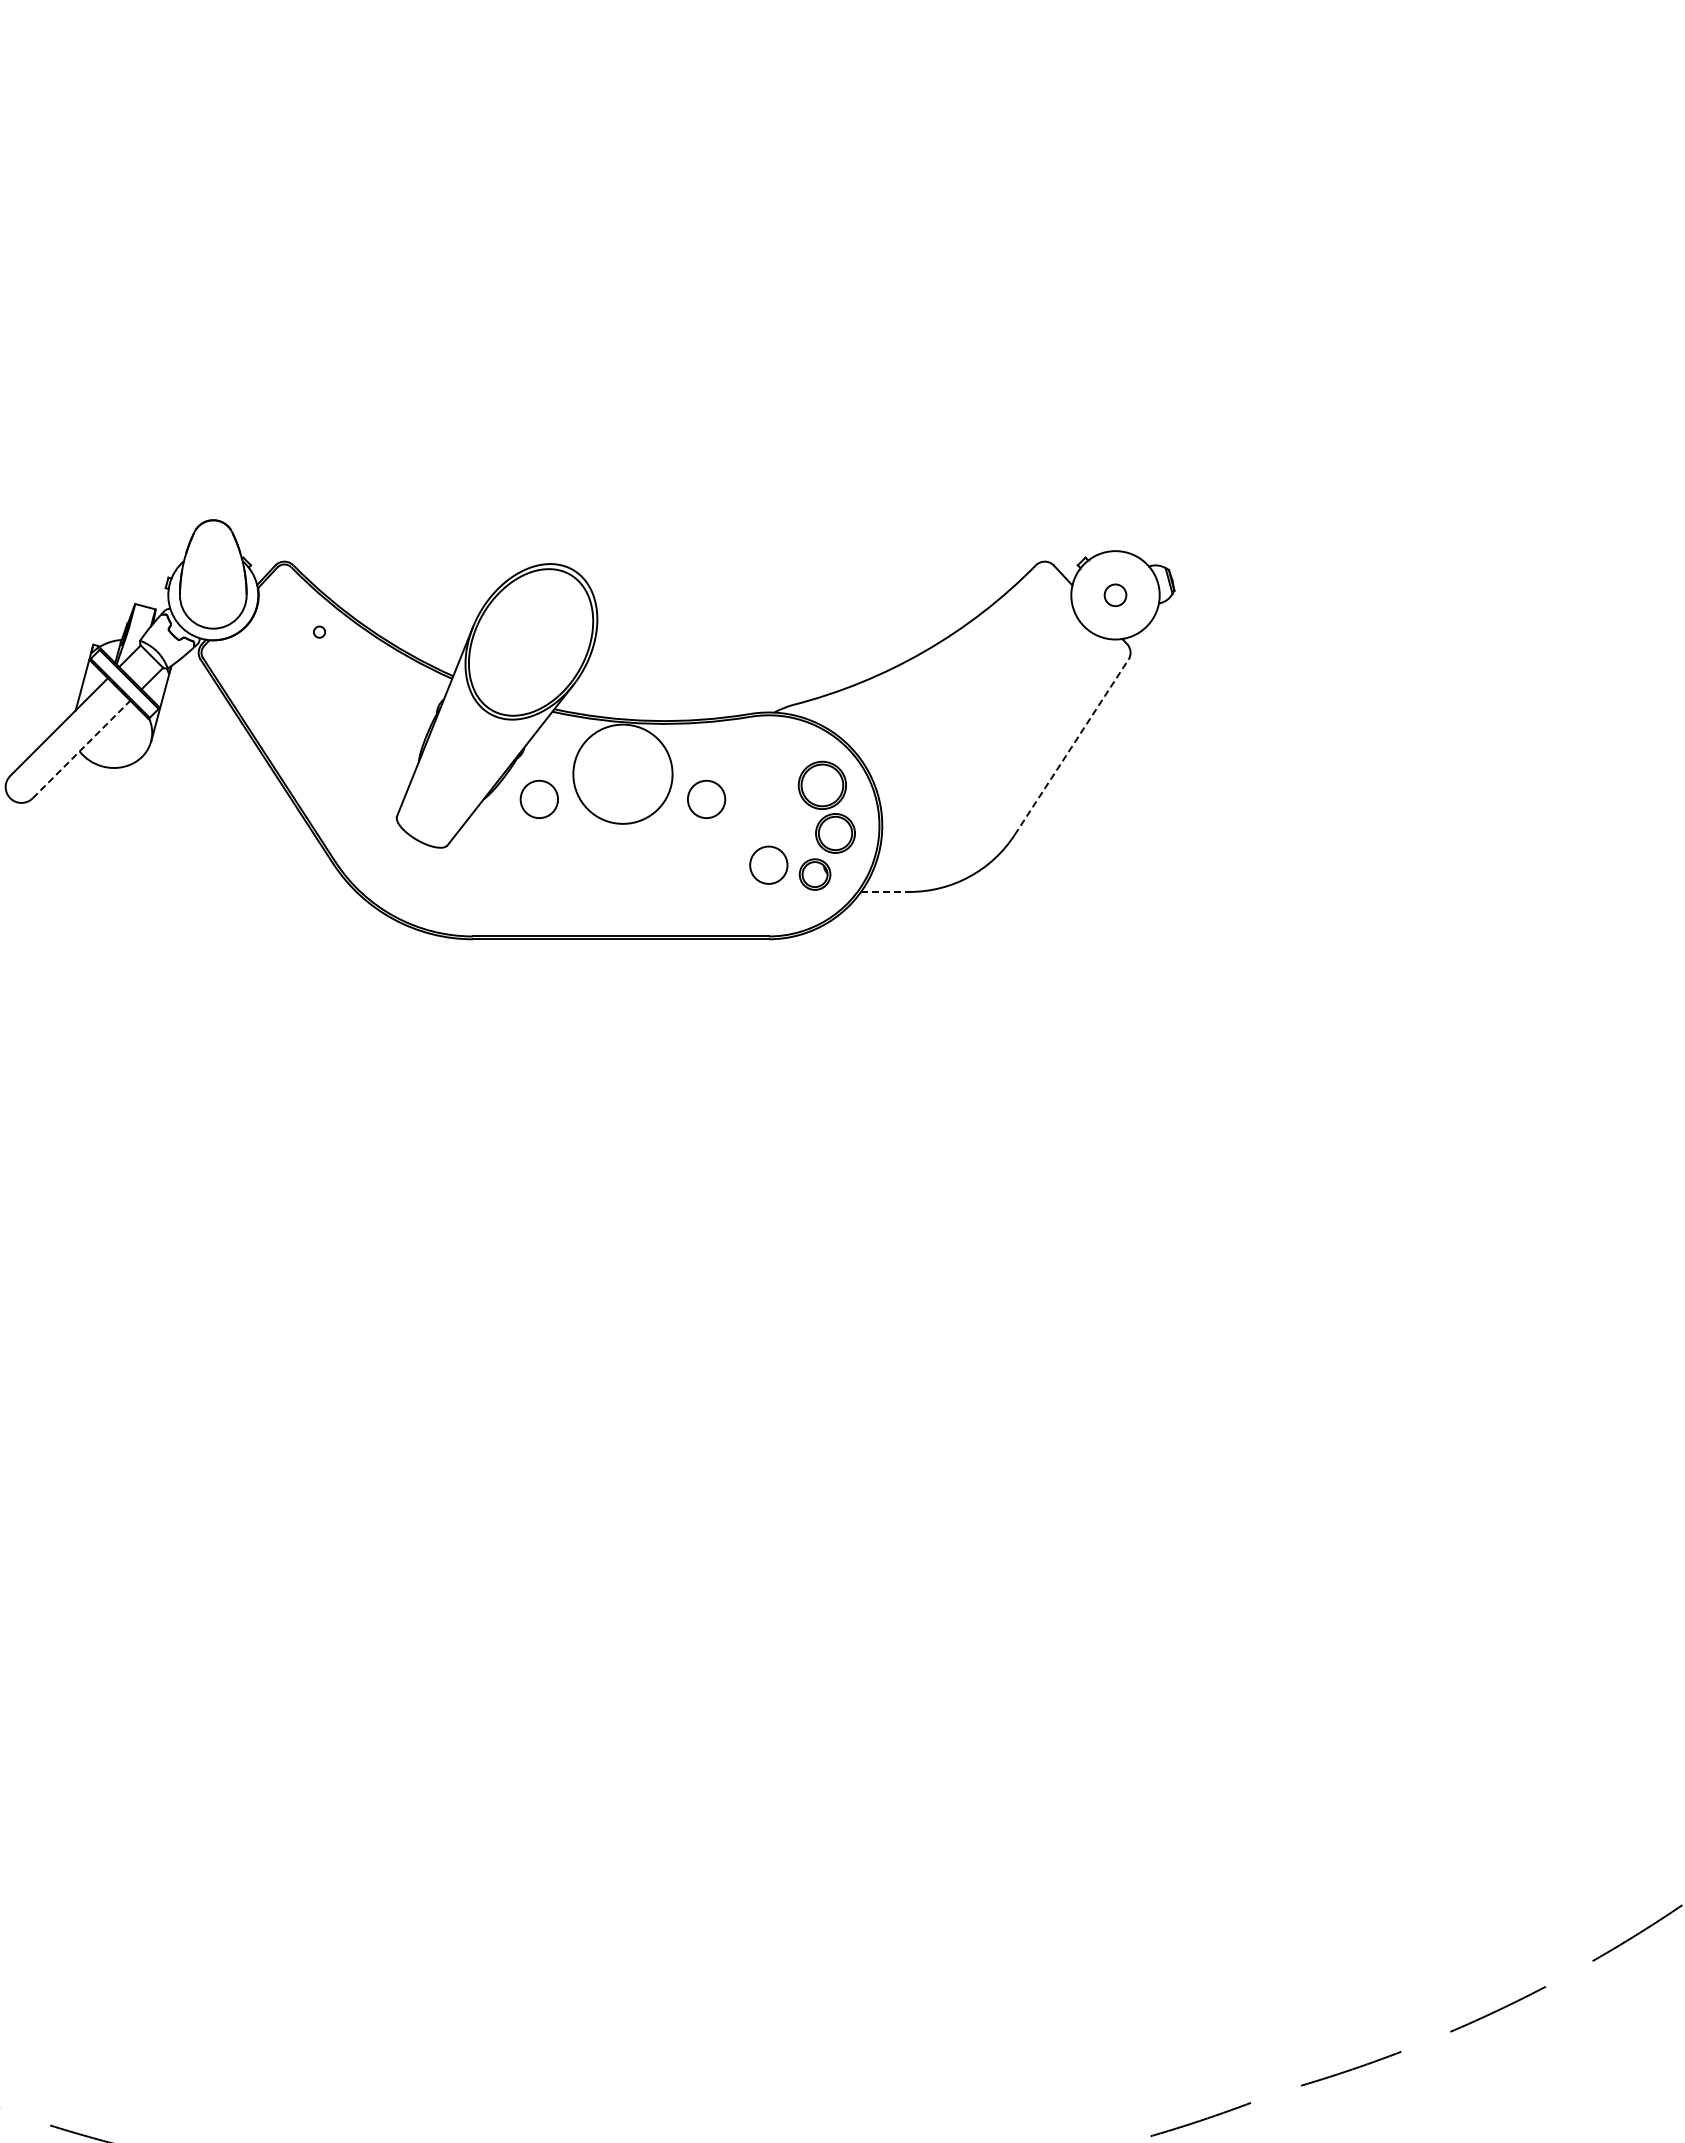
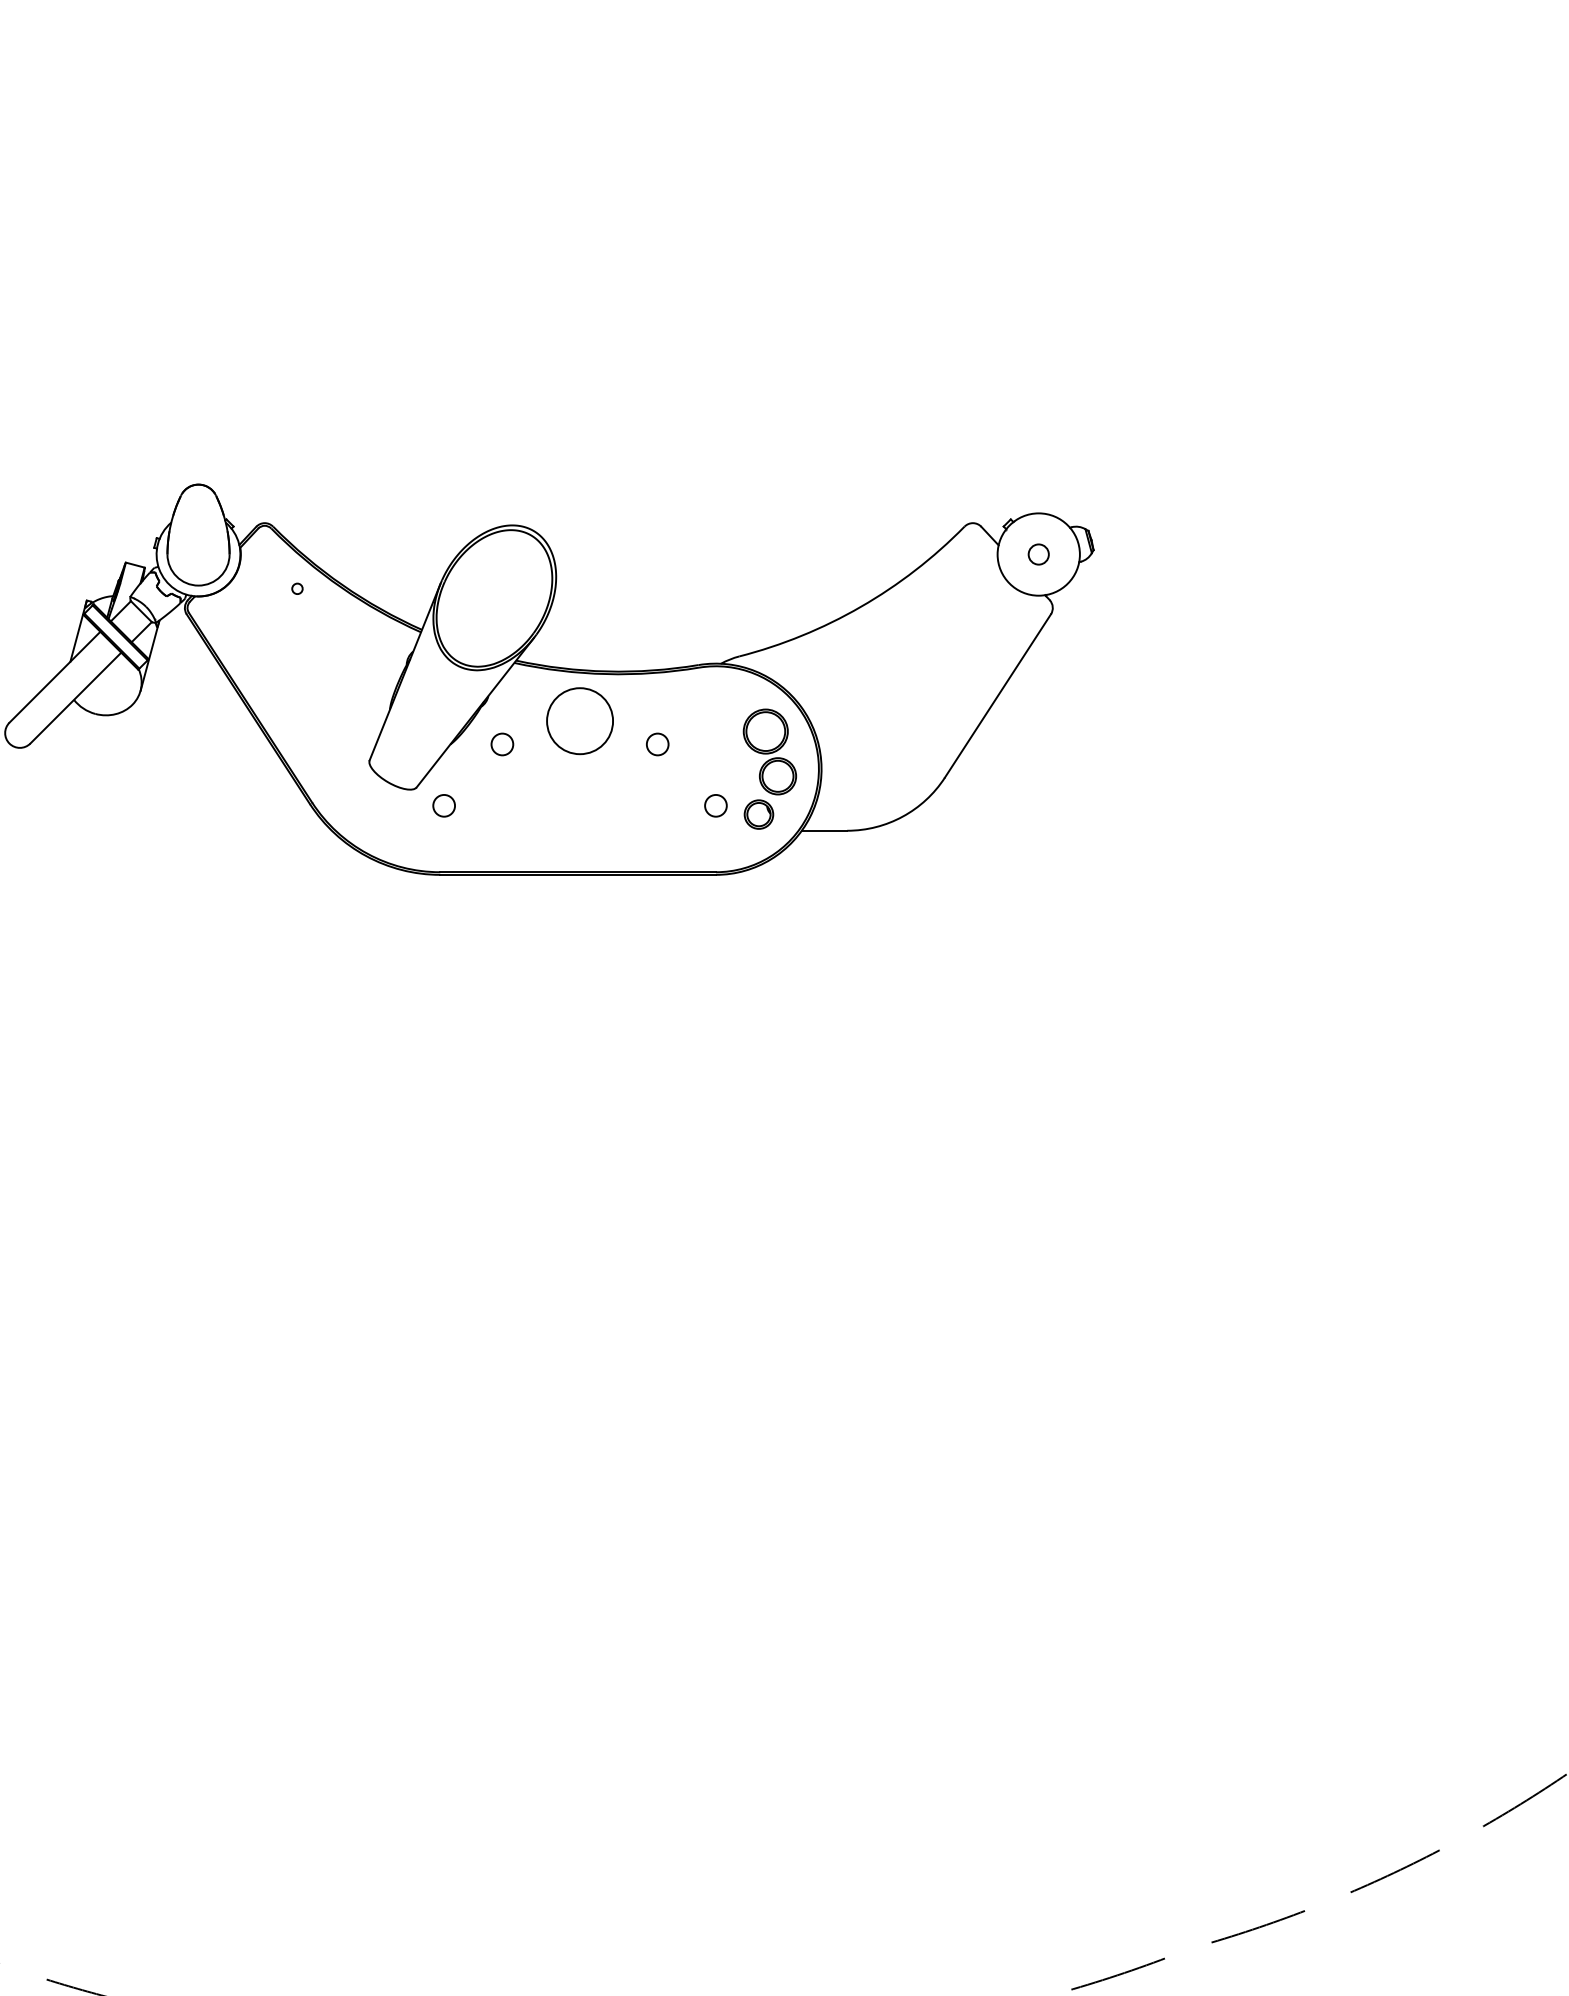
line: (1071, 747) -> (997, 696), dashed -> solid
line: (81, 749) -> (75, 698), dashed -> solid
circle: (622, 773) -> (579, 720), size x0.71
circle: (539, 798) -> (502, 743), size x0.62
circle: (705, 798) -> (656, 743), size x0.62
circle: (476, 864) -> (443, 805), added
circle: (768, 864) -> (715, 805), size x0.62
line: (885, 891) -> (824, 830), dashed -> solid

